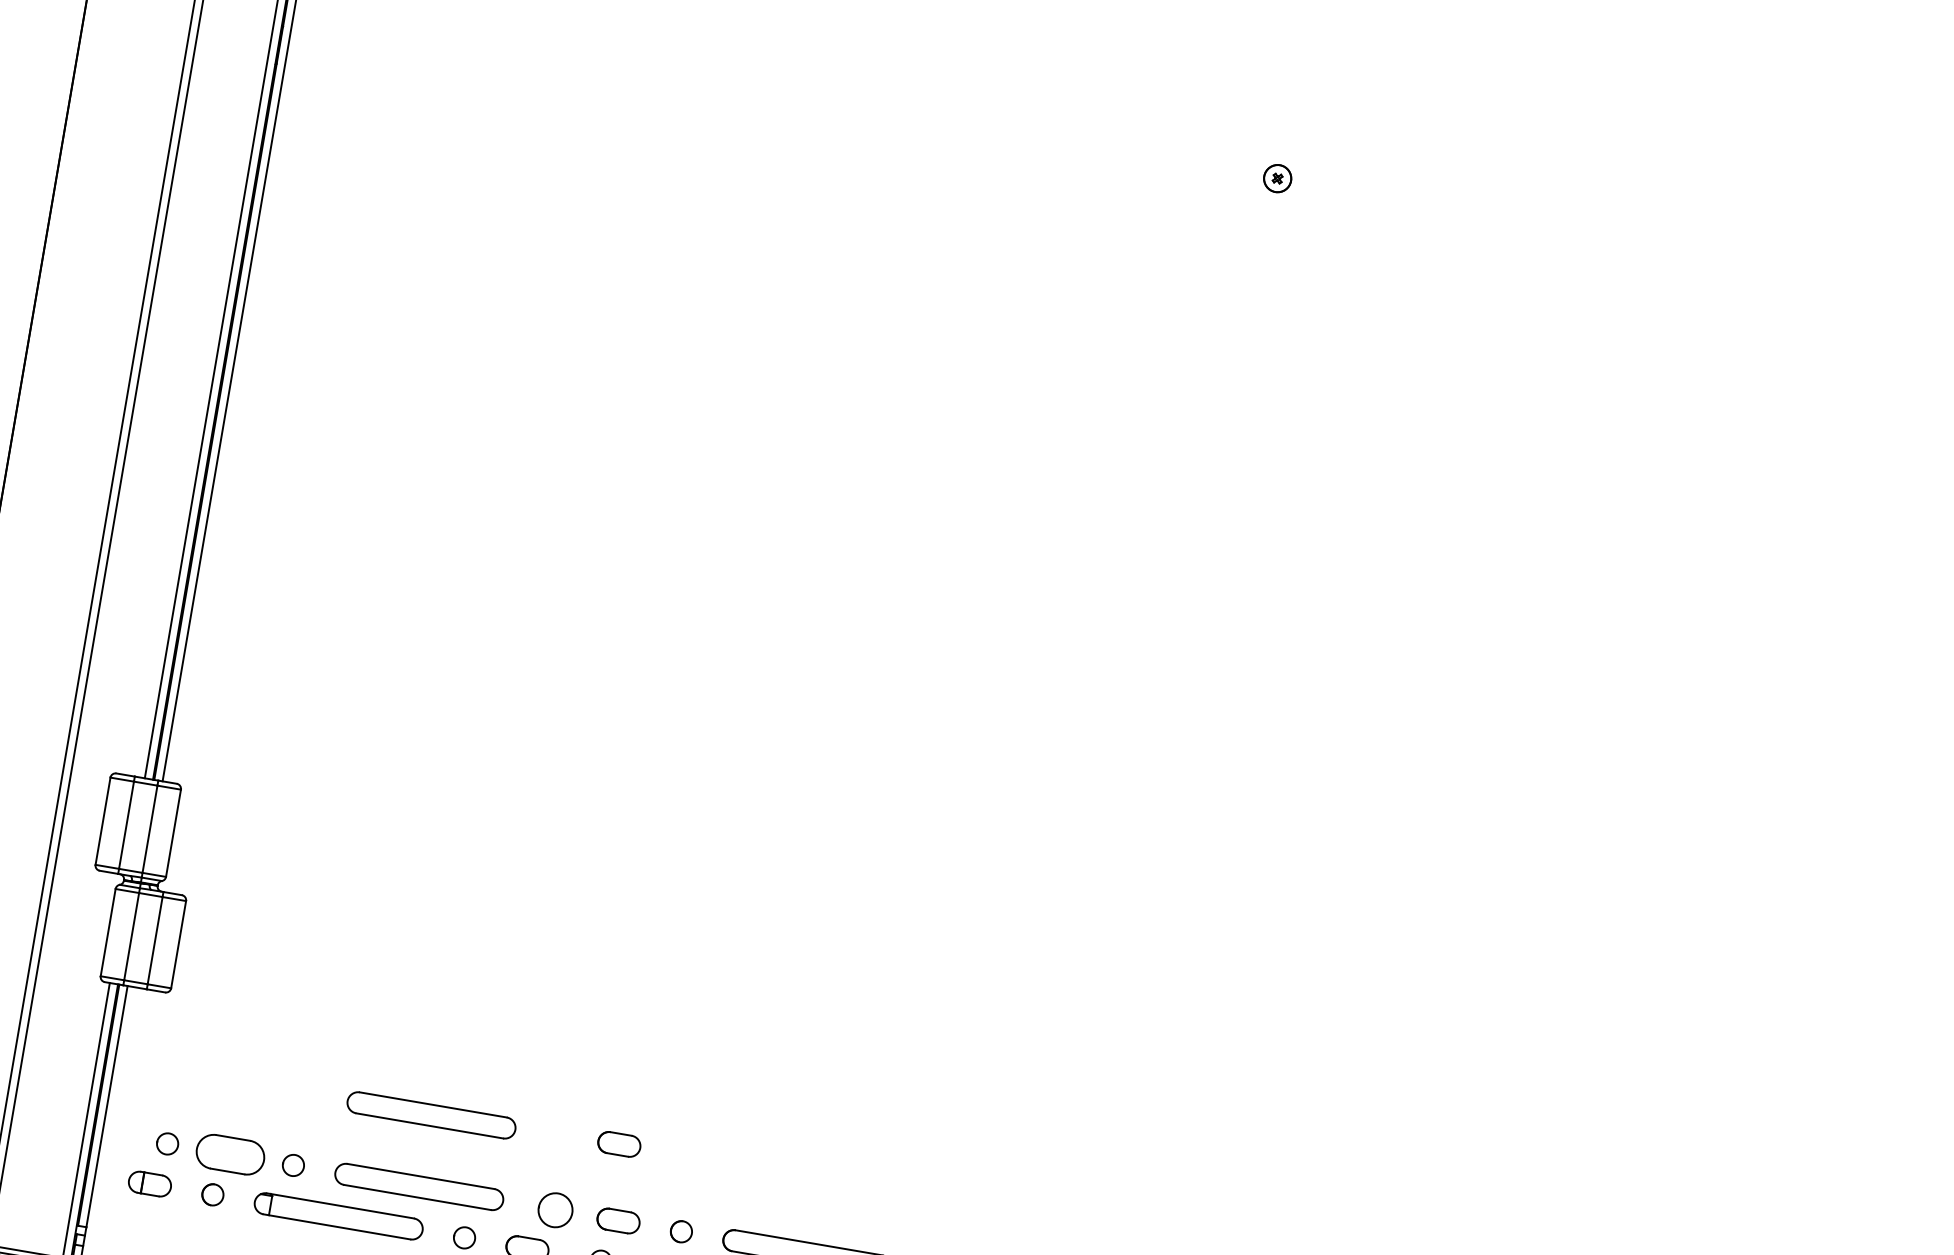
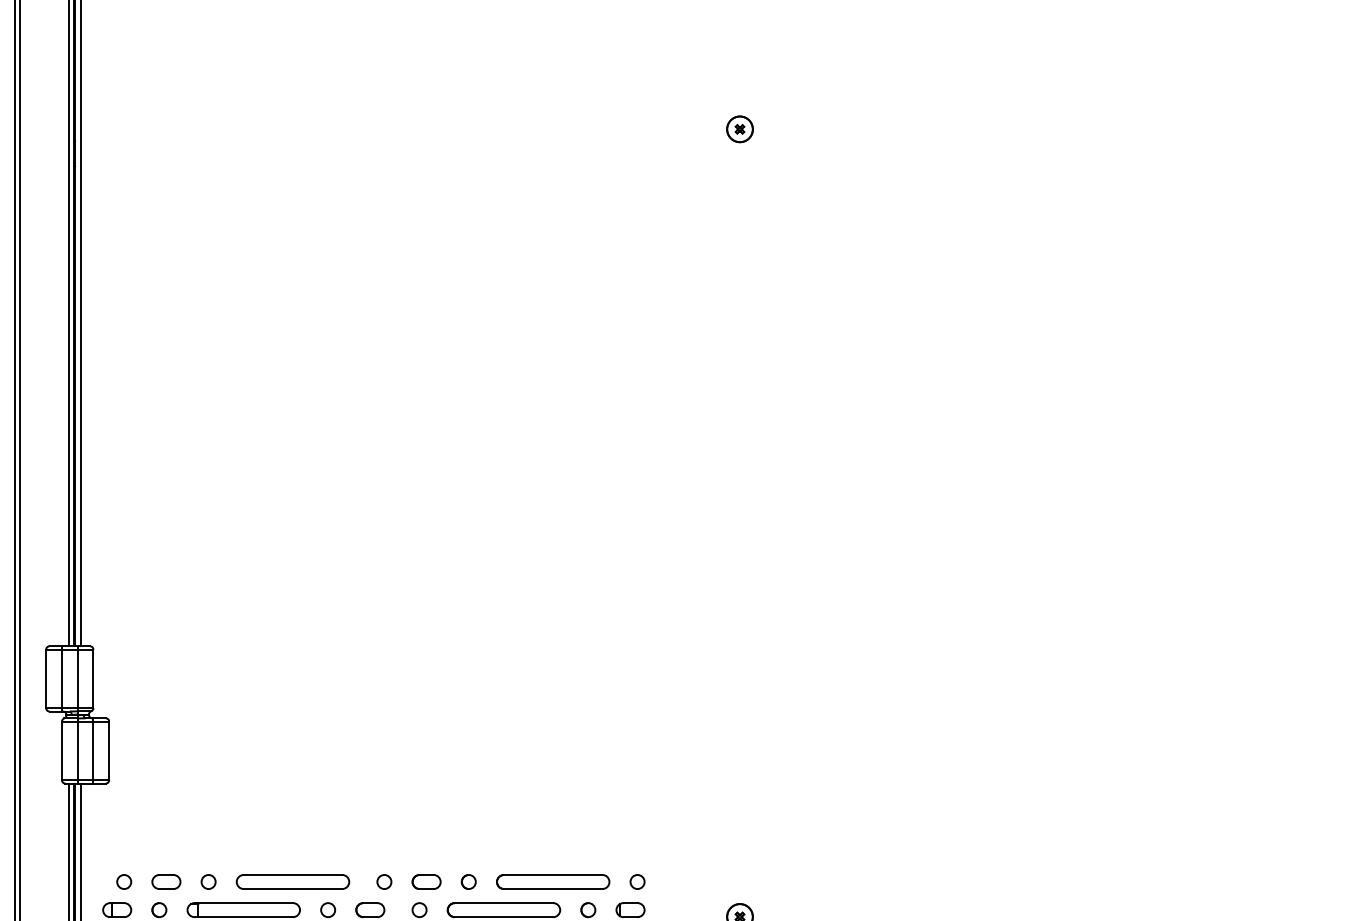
part: (1276, 178) -> (739, 129), size x1.43
part: (430, 1114) -> (292, 833), removed
part: (619, 1143) -> (418, 831), removed
part: (230, 1153) -> (166, 881), size x0.62
circle: (555, 1209) -> (384, 881), size x0.62

